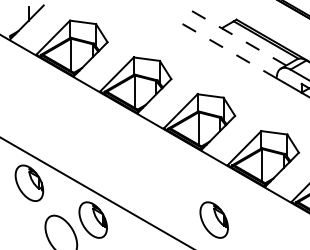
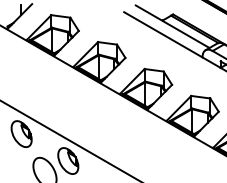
line: (235, 36) -> (172, 26), dashed -> solid
line: (223, 47) -> (163, 34), dashed -> solid
part: (213, 219) -> (156, 160), removed

